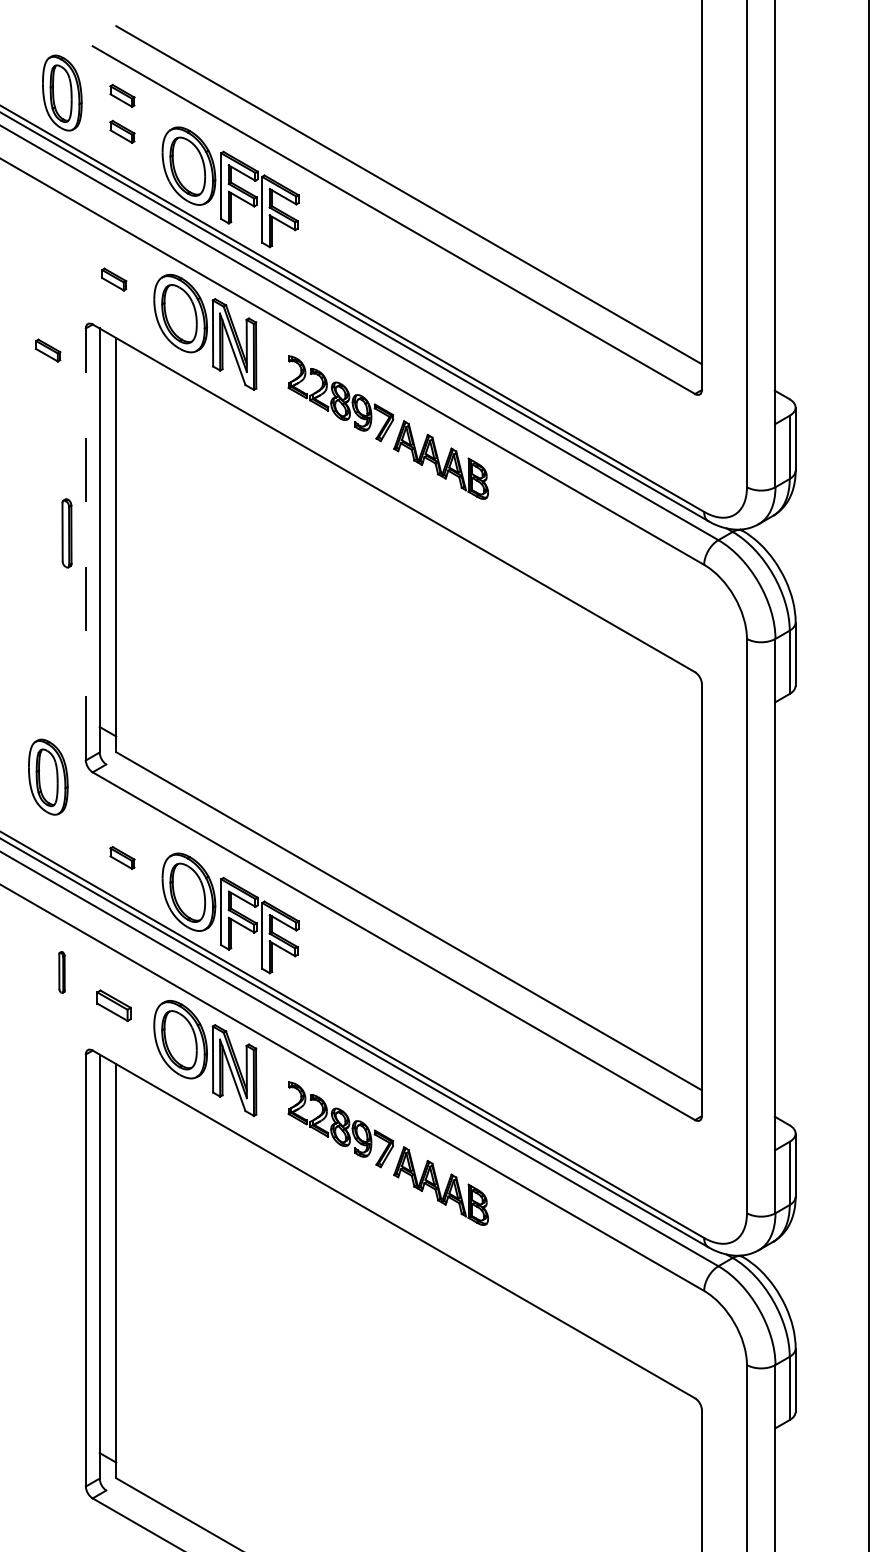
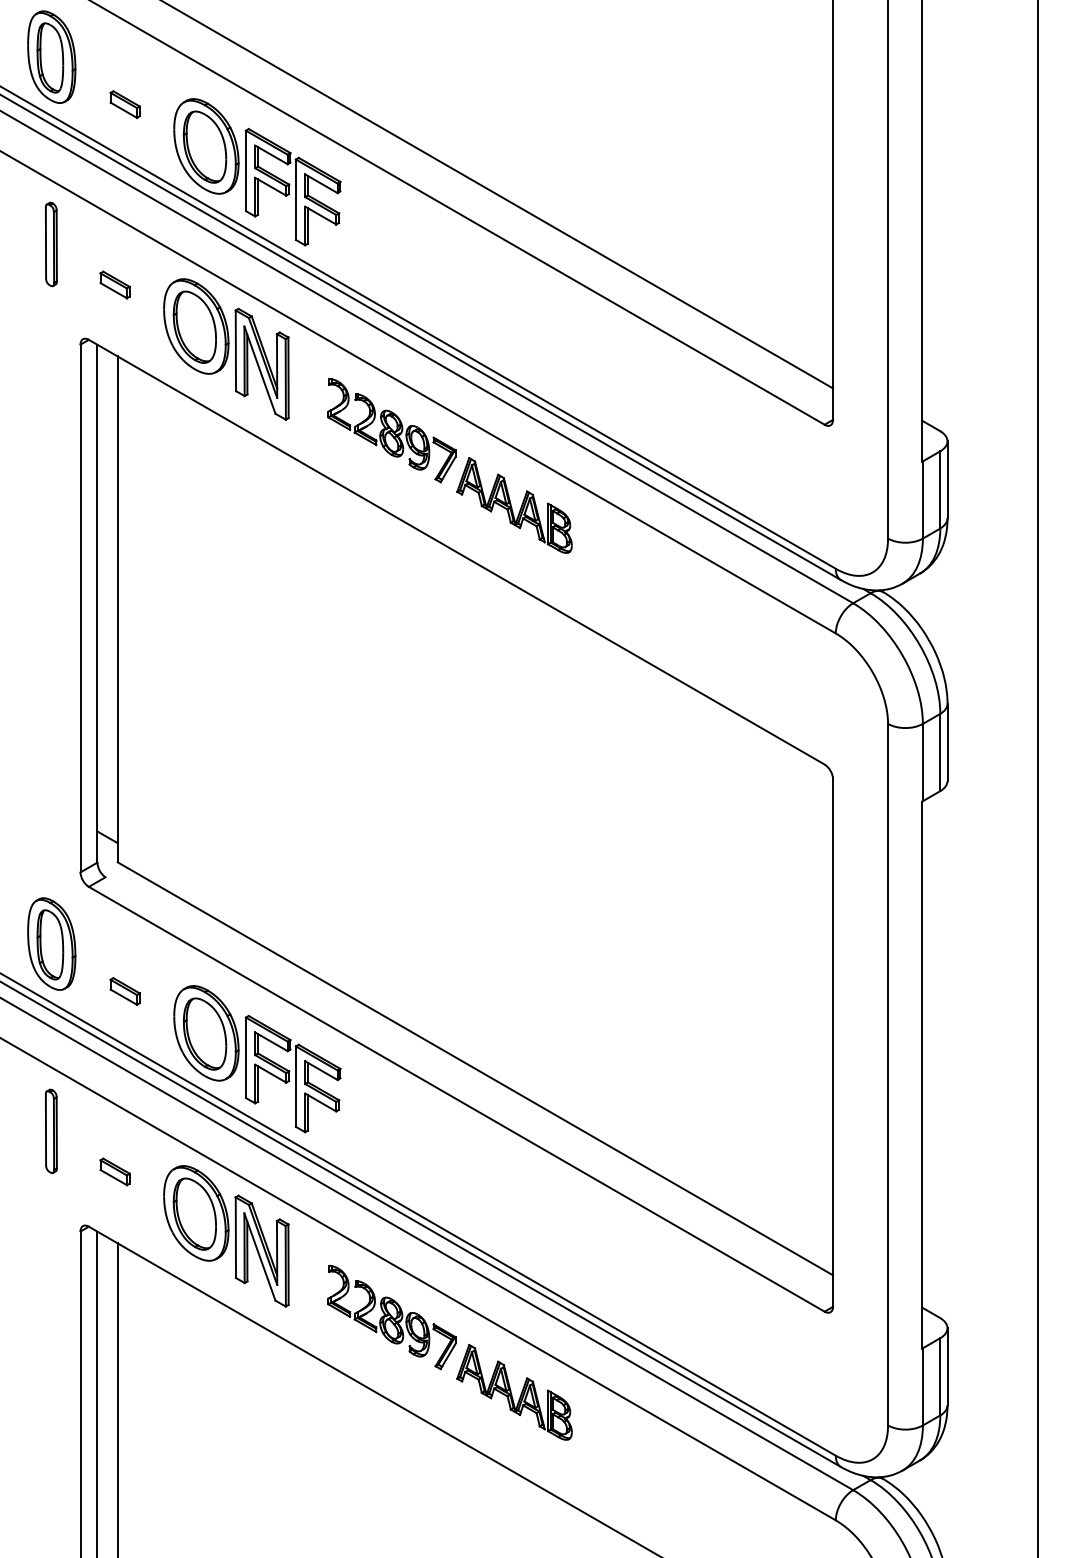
part: (122, 95) -> (125, 60), removed
part: (48, 350) -> (34, 371), removed
part: (66, 533) -> (50, 244), moved
line: (85, 543) -> (80, 607), dashed -> solid
part: (48, 776) -> (51, 943), moved
part: (61, 972) -> (50, 1131), size x1.67
part: (114, 1005) -> (115, 1171), size x0.71

